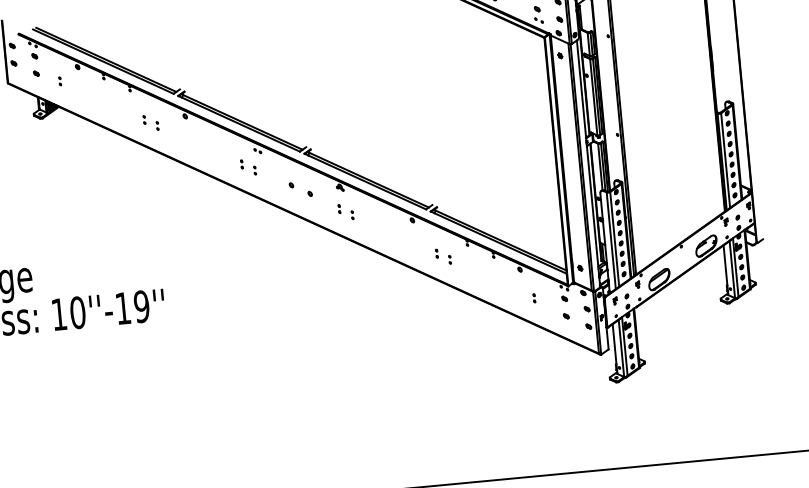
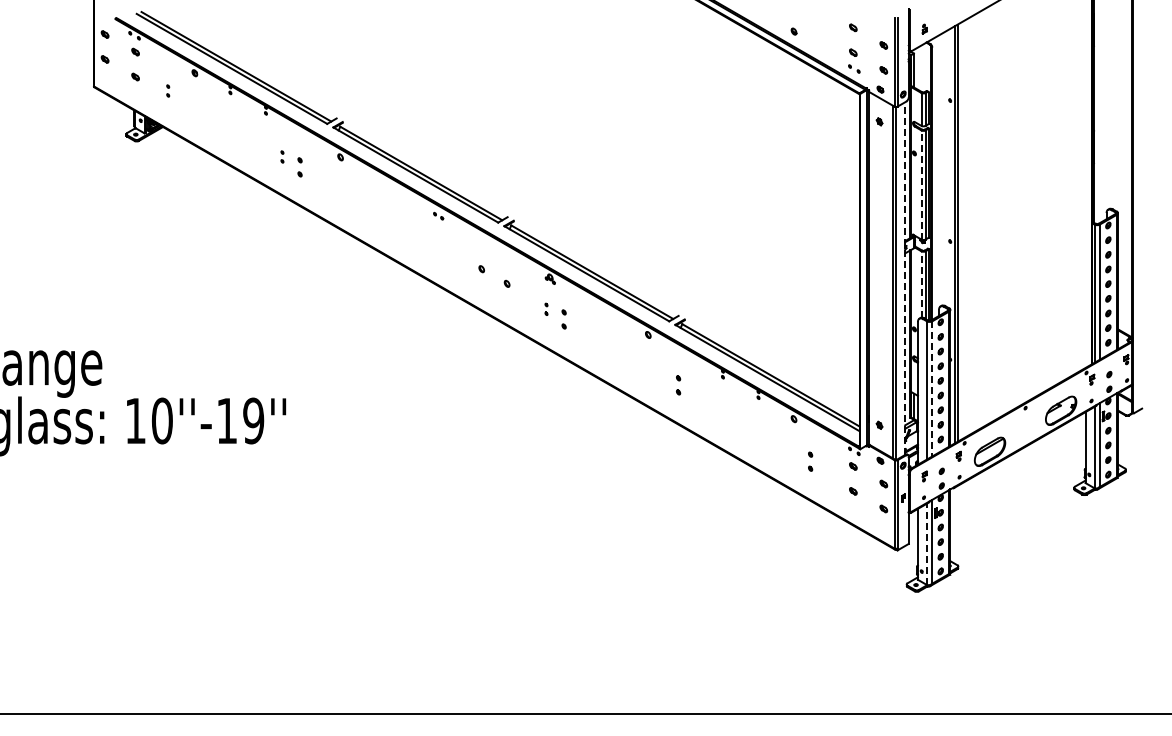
line: (593, 97) -> (921, 185), solid -> dashed
part: (157, 125) -> (300, 166), size x1.6
line: (588, 163) -> (905, 278), solid -> dashed
part: (241, 164) -> (414, 232), removed
line: (600, 166) -> (921, 284), solid -> dashed
part: (255, 170) -> (432, 243), removed
part: (352, 215) -> (564, 319), size x1.6
line: (614, 239) -> (932, 388), solid -> dashed
part: (436, 253) -> (678, 385), size x1.6
part: (450, 259) -> (696, 395), removed
part: (534, 298) -> (810, 461), size x1.6
line: (621, 348) -> (927, 544), solid -> dashed

